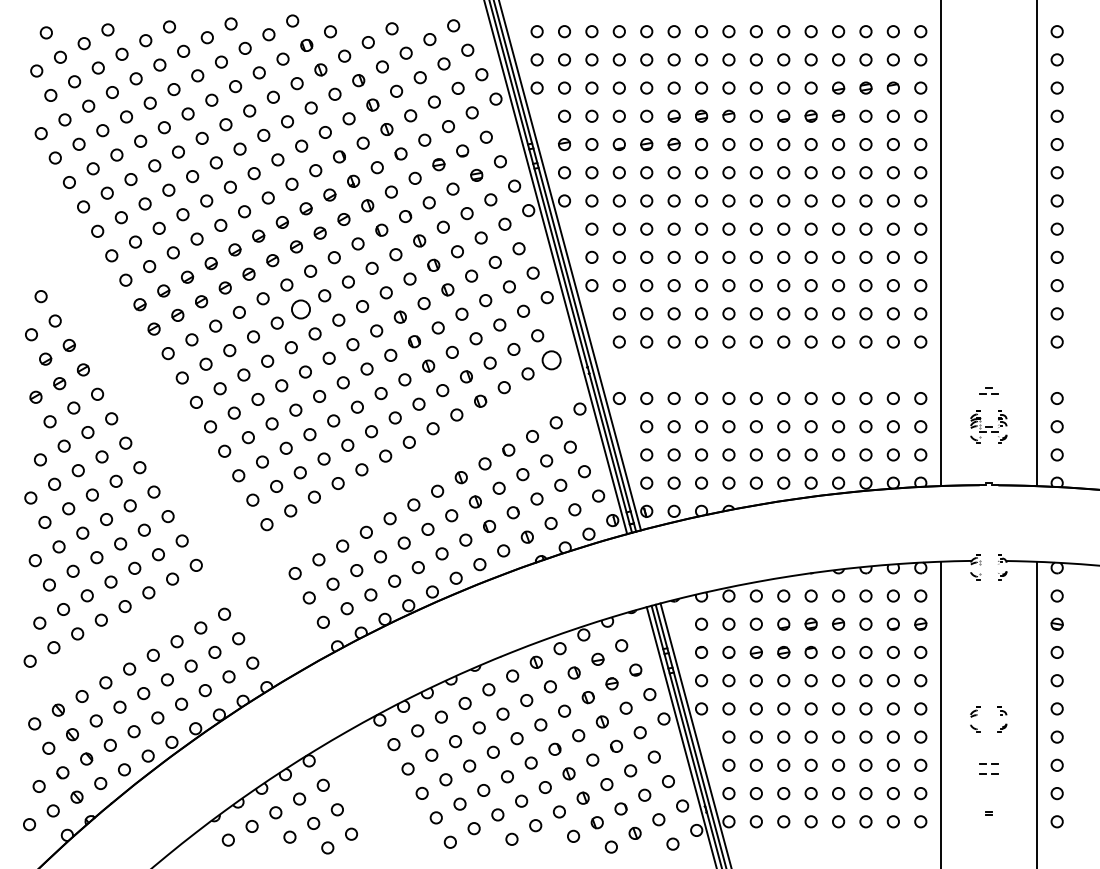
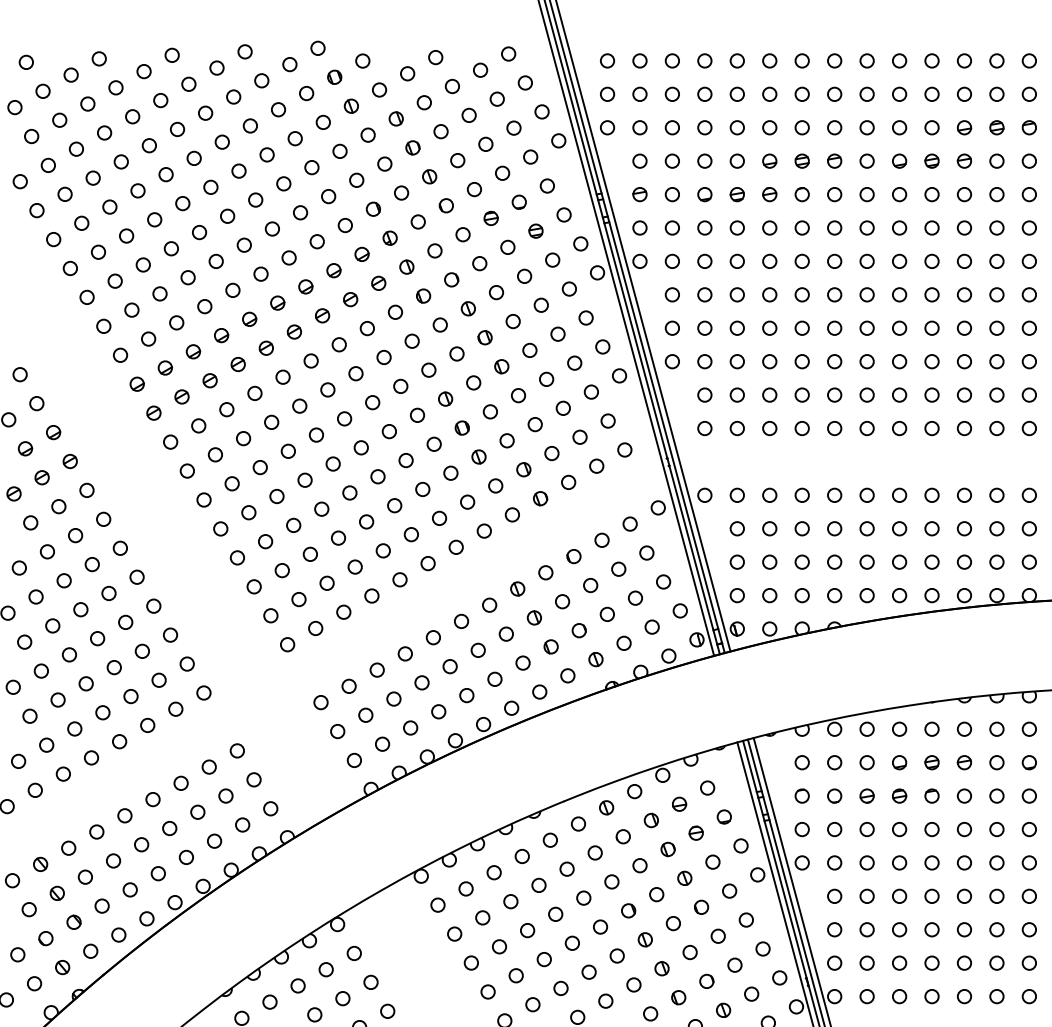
circle: (300, 309) -> (327, 389), size x0.62
circle: (551, 359) -> (624, 449), size x0.62

